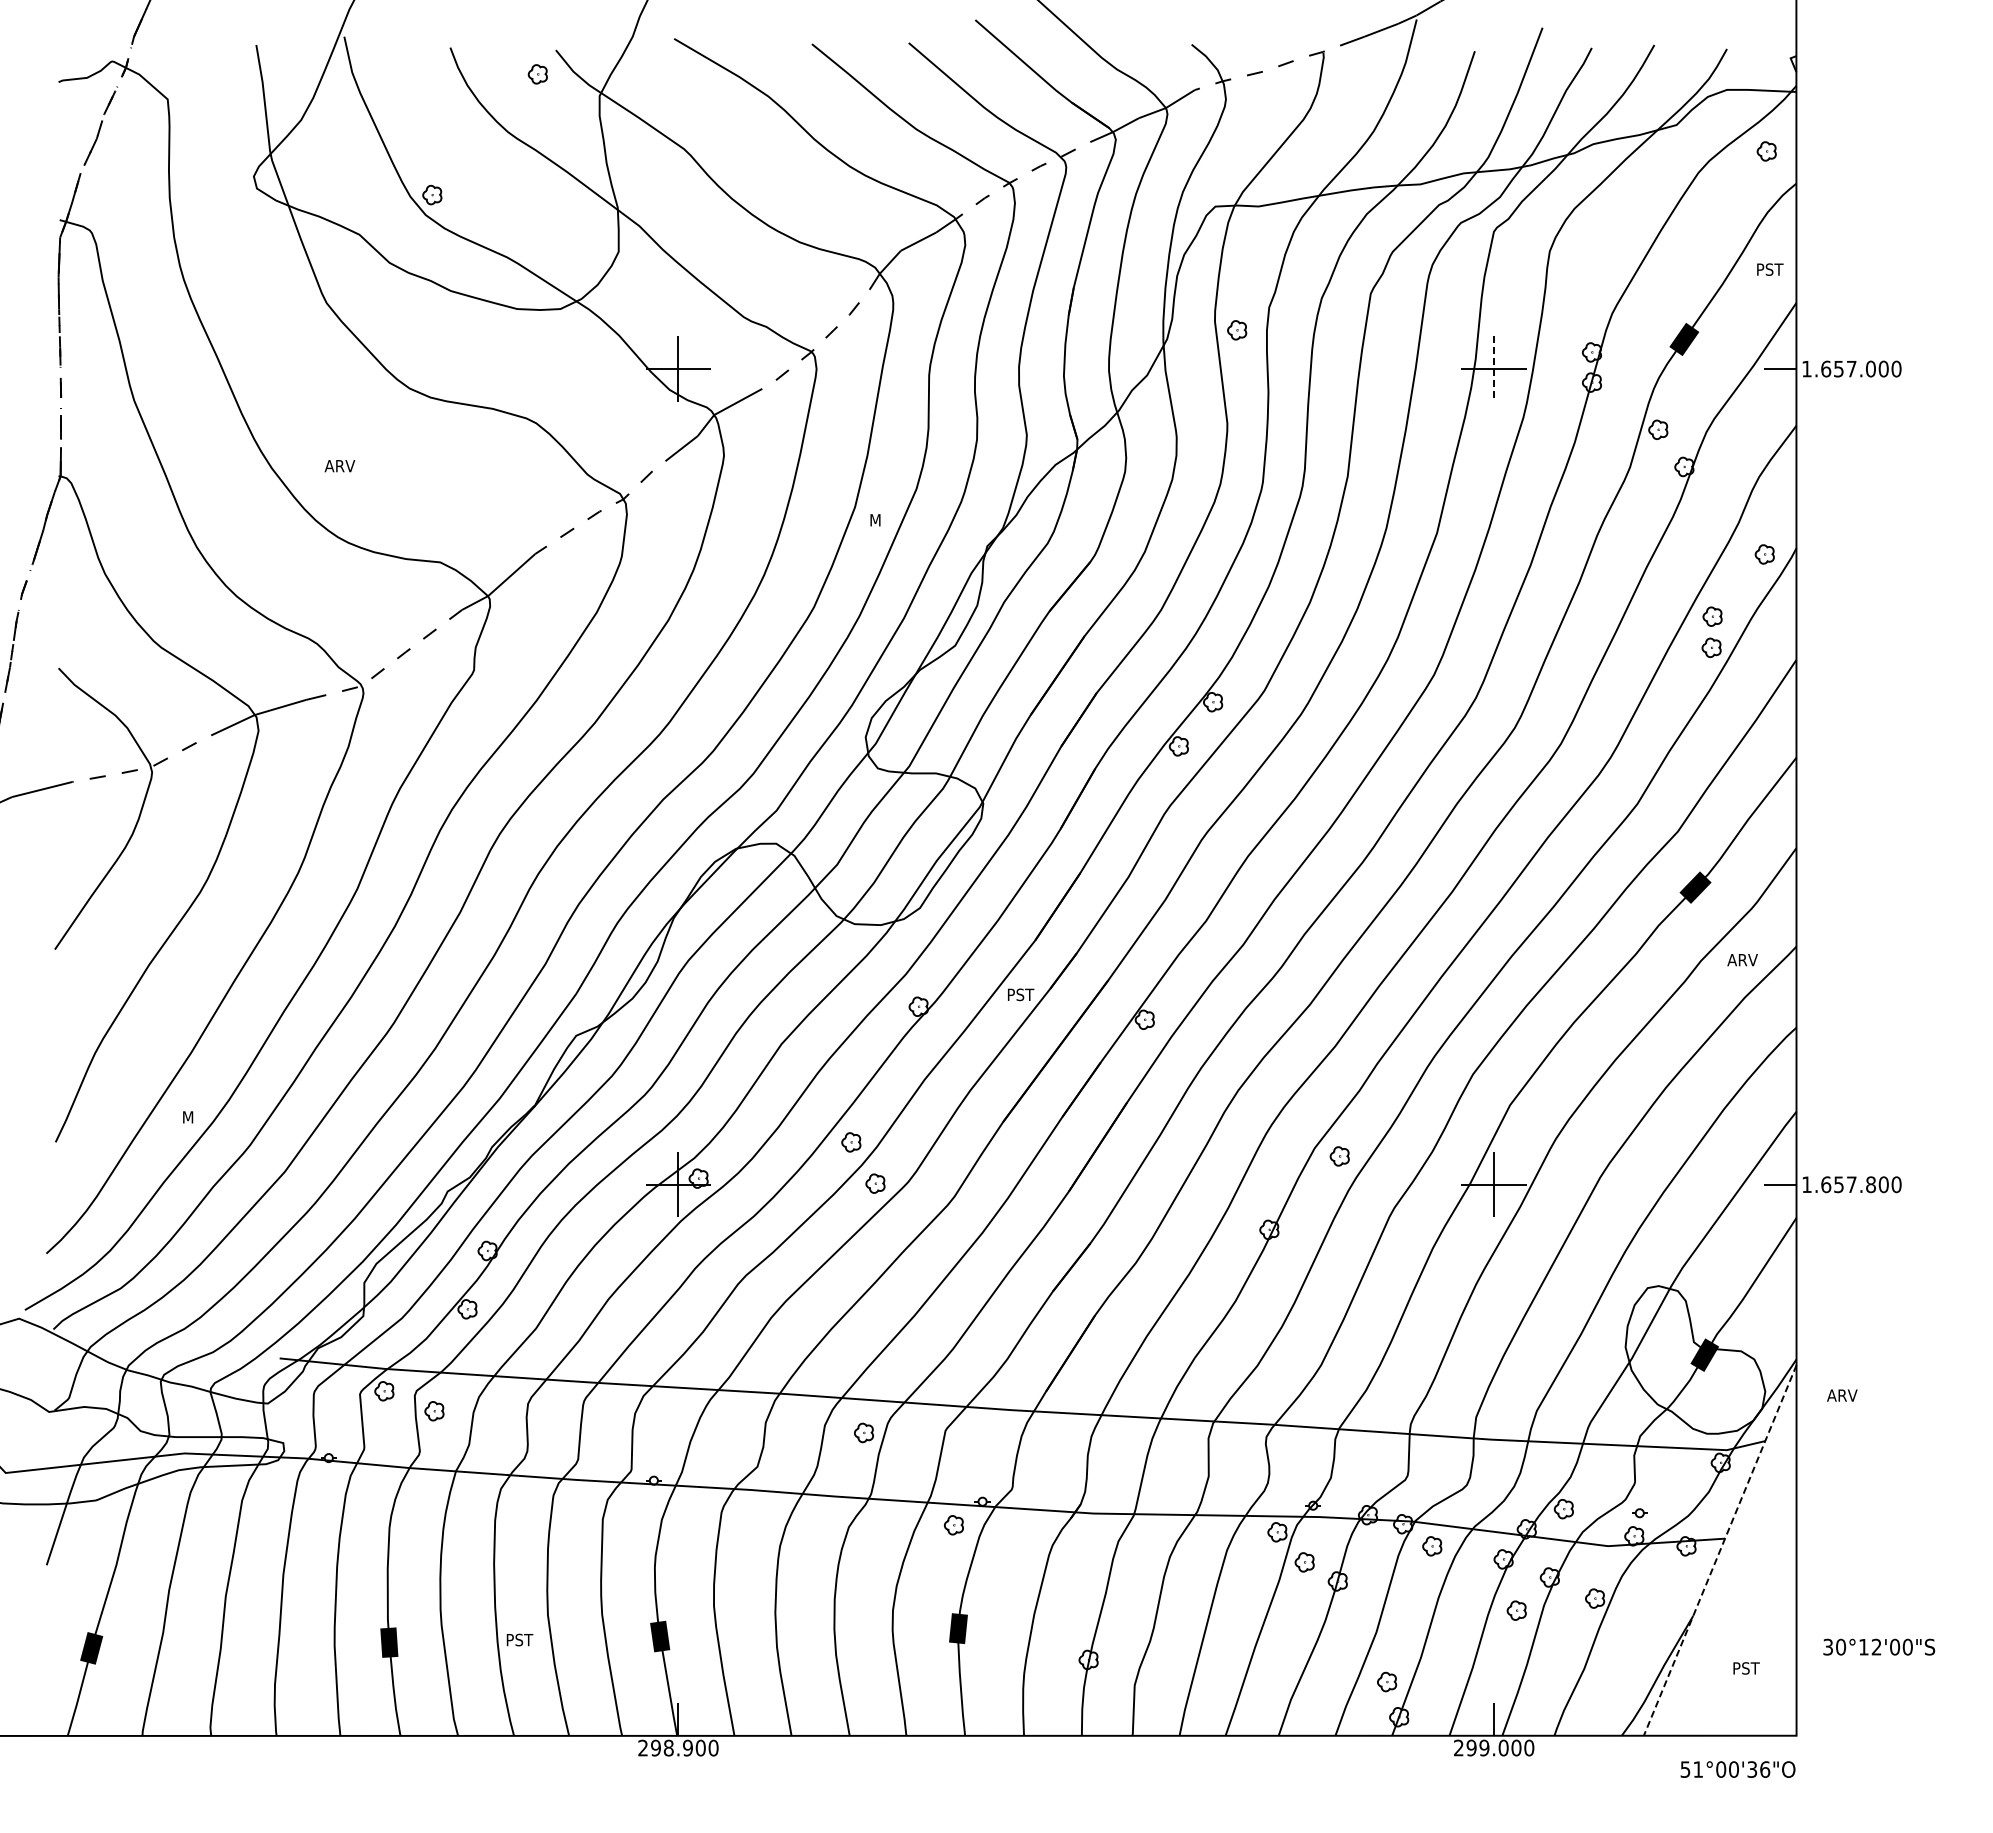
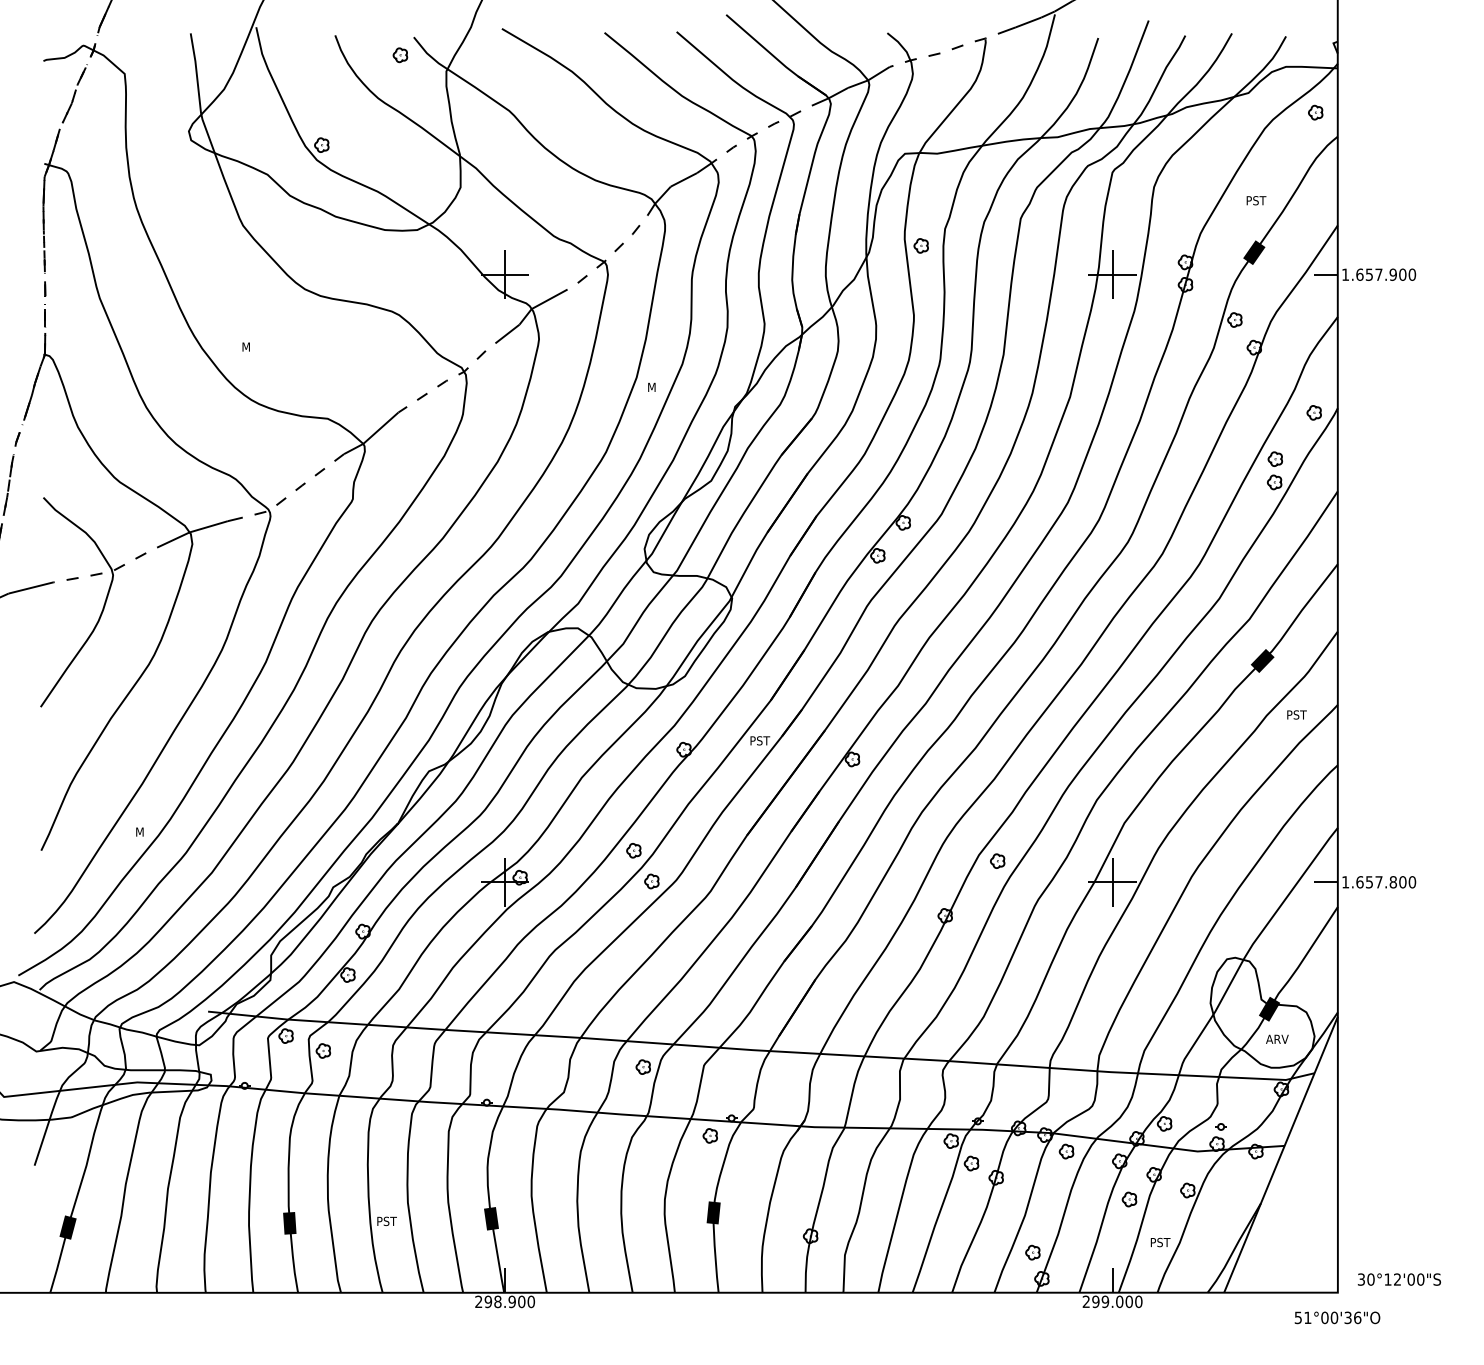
text: (1770, 269) -> (1256, 200), moved
line: (1494, 369) -> (1112, 275), dashed -> solid
text: (1870, 369) -> (1392, 275), 1.657.000 -> 1.657.900
text: (339, 466) -> (252, 347), ARV -> M
text: (1742, 959) -> (1297, 714), ARV -> PST
text: (1842, 1395) -> (1277, 1039), moved
line: (1720, 1550) -> (1281, 1154), dashed -> solid
text: (1879, 1646) -> (1399, 1279), moved
text: (1746, 1668) -> (1160, 1242), moved
text: (1737, 1769) -> (1337, 1317), moved

